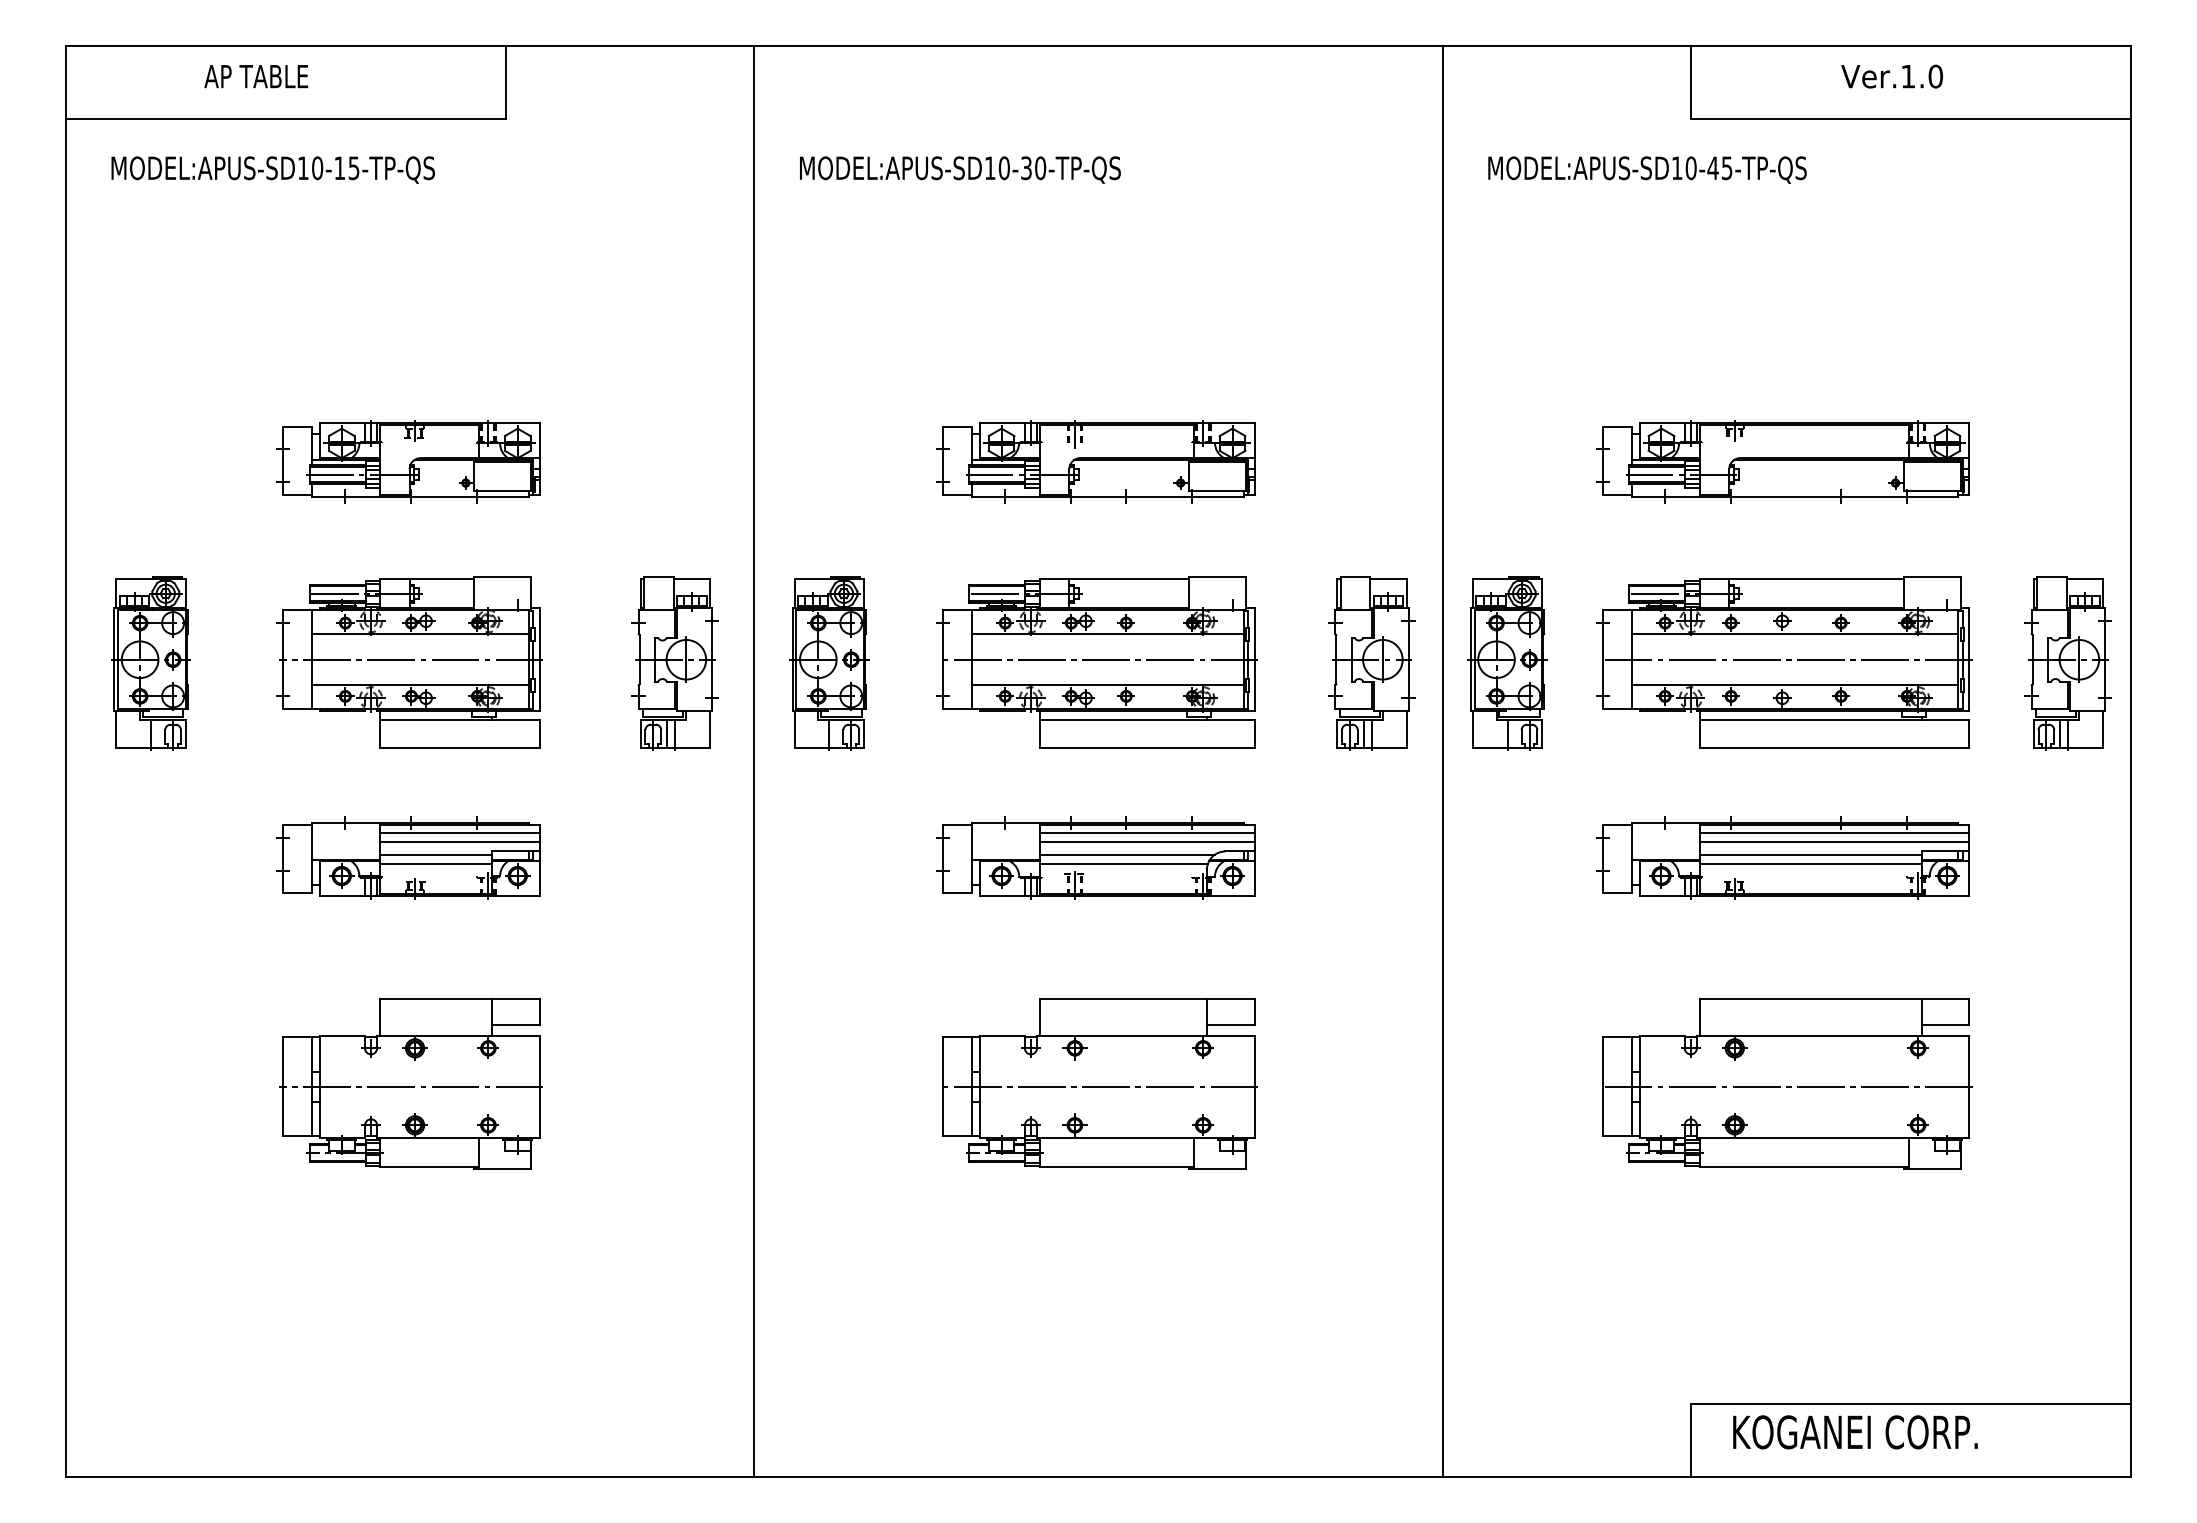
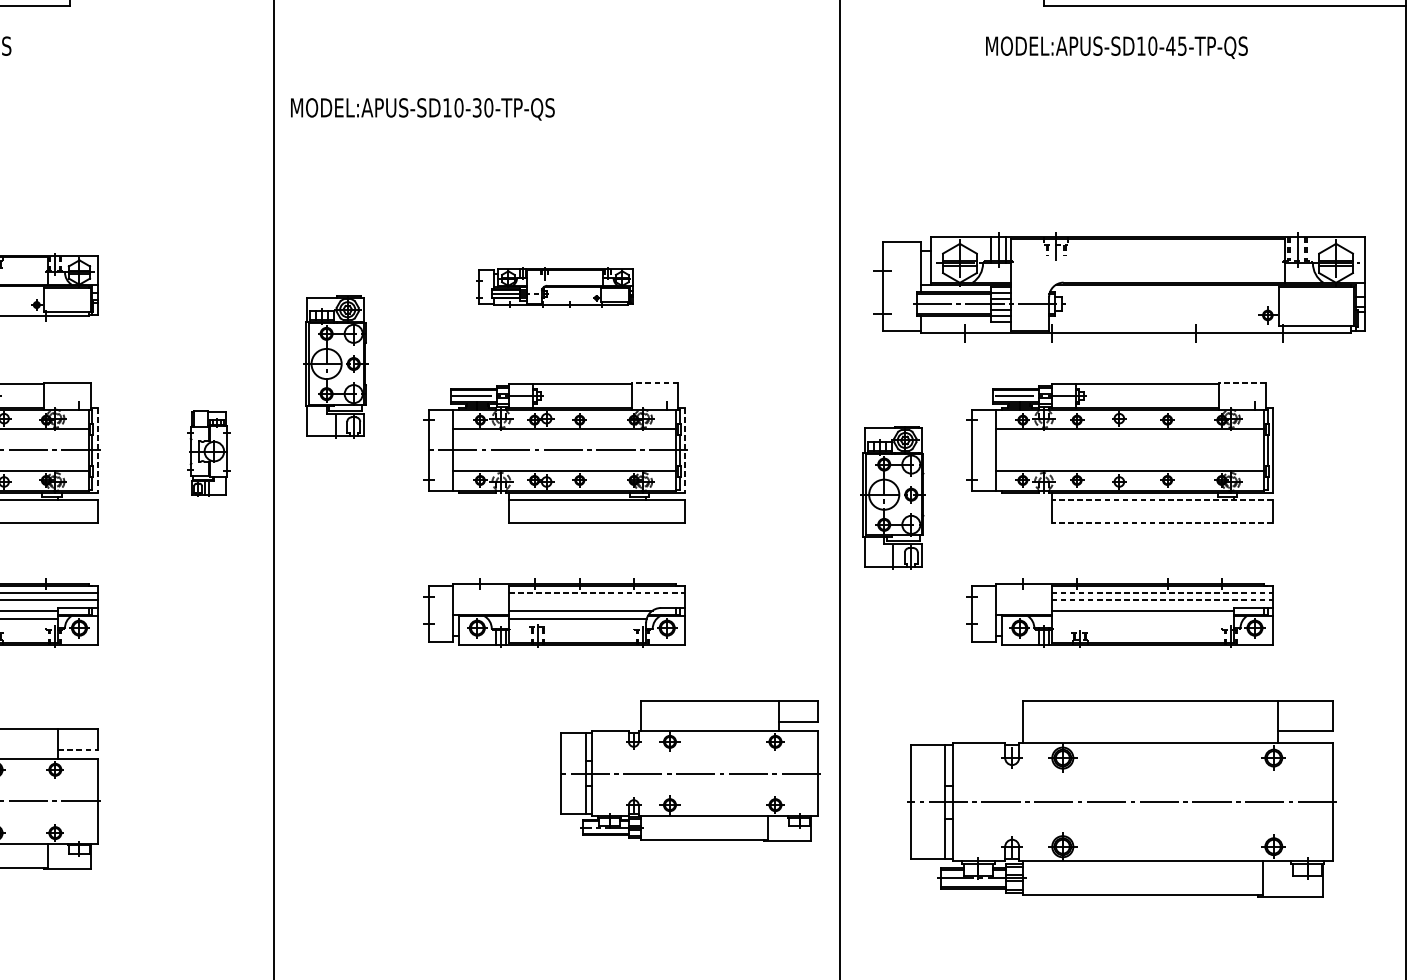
text: (960, 169) -> (422, 108), moved
text: (1647, 169) -> (1116, 47), moved
part: (1095, 461) -> (554, 287), size x0.6
part: (1782, 461) -> (1119, 287), size x1.6
line: (1217, 577) -> (654, 382), solid -> dashed
line: (1932, 577) -> (1242, 382), solid -> dashed
line: (1786, 659) -> (1122, 450), removed
line: (539, 660) -> (97, 450), solid -> dashed
line: (1254, 660) -> (685, 450), solid -> dashed
part: (674, 663) -> (208, 453), size x0.6
part: (829, 663) -> (335, 367), moved
part: (1371, 663) -> (781, 453), removed
part: (1507, 663) -> (893, 497), moved
part: (2067, 663) -> (1353, 453), removed
line: (1834, 720) -> (1162, 500), solid -> dashed
line: (1834, 747) -> (1162, 522), solid -> dashed
line: (1147, 832) -> (597, 592), solid -> dashed
line: (1834, 832) -> (1162, 592), solid -> dashed
line: (1147, 842) -> (597, 600), removed
line: (1834, 842) -> (1162, 600), solid -> dashed
line: (1810, 864) -> (1142, 618), removed
line: (515, 1024) -> (77, 750), solid -> dashed
part: (1099, 1083) -> (690, 770), moved
part: (1787, 1083) -> (1123, 798), size x1.4

